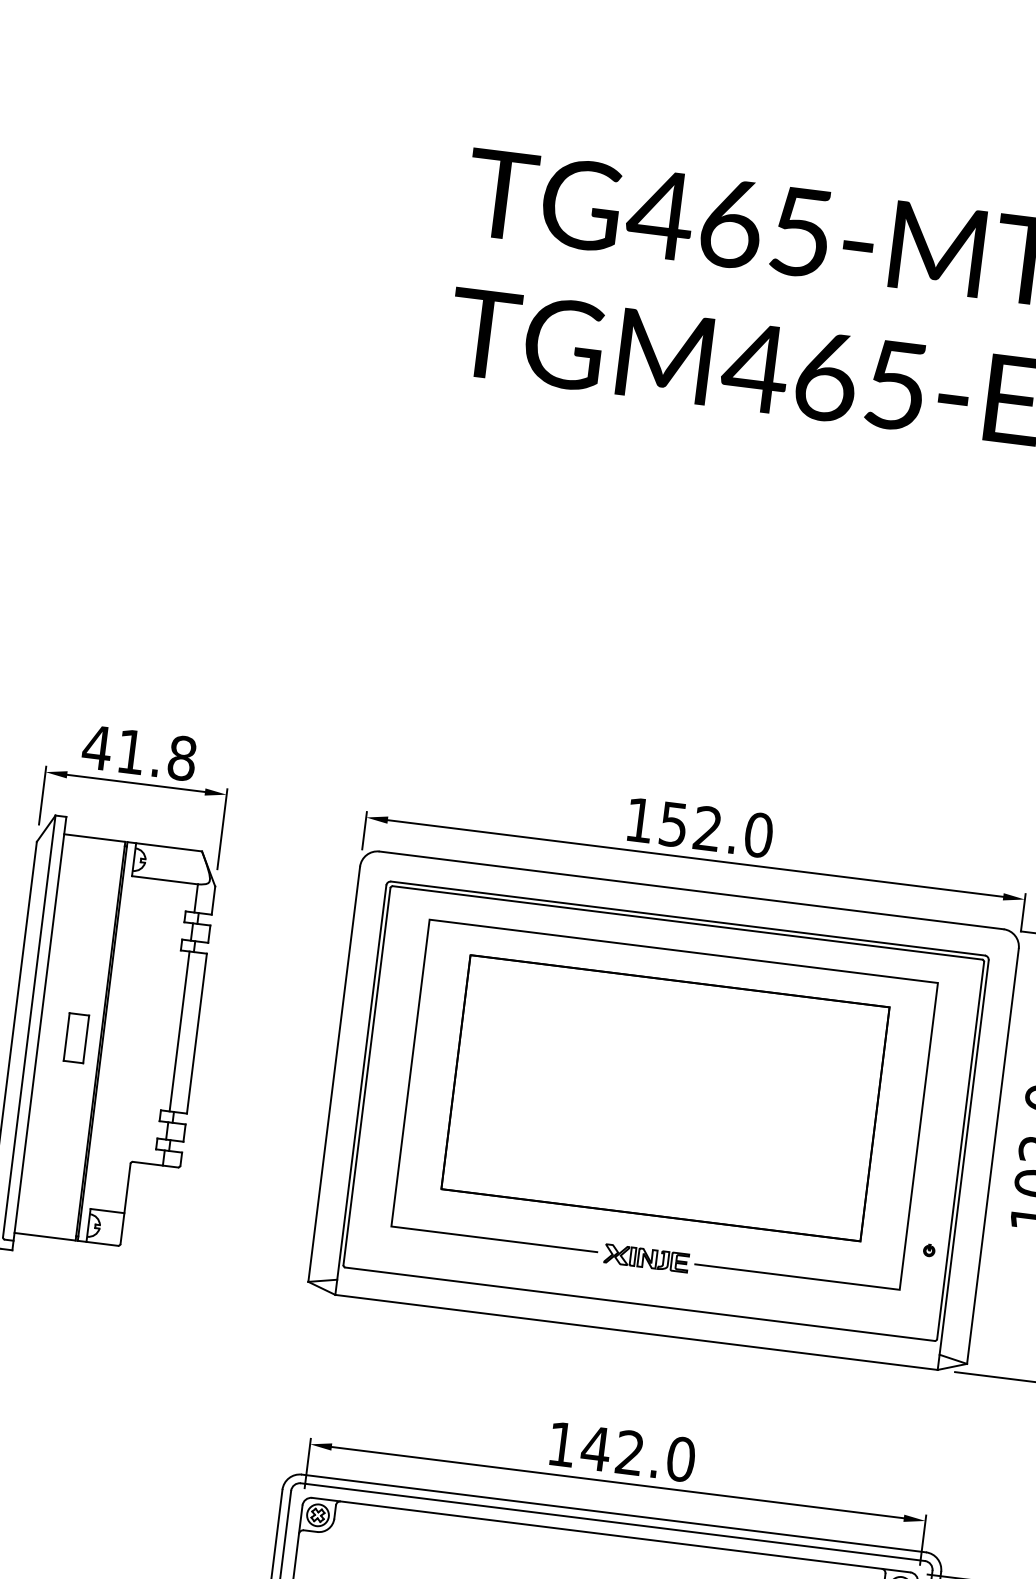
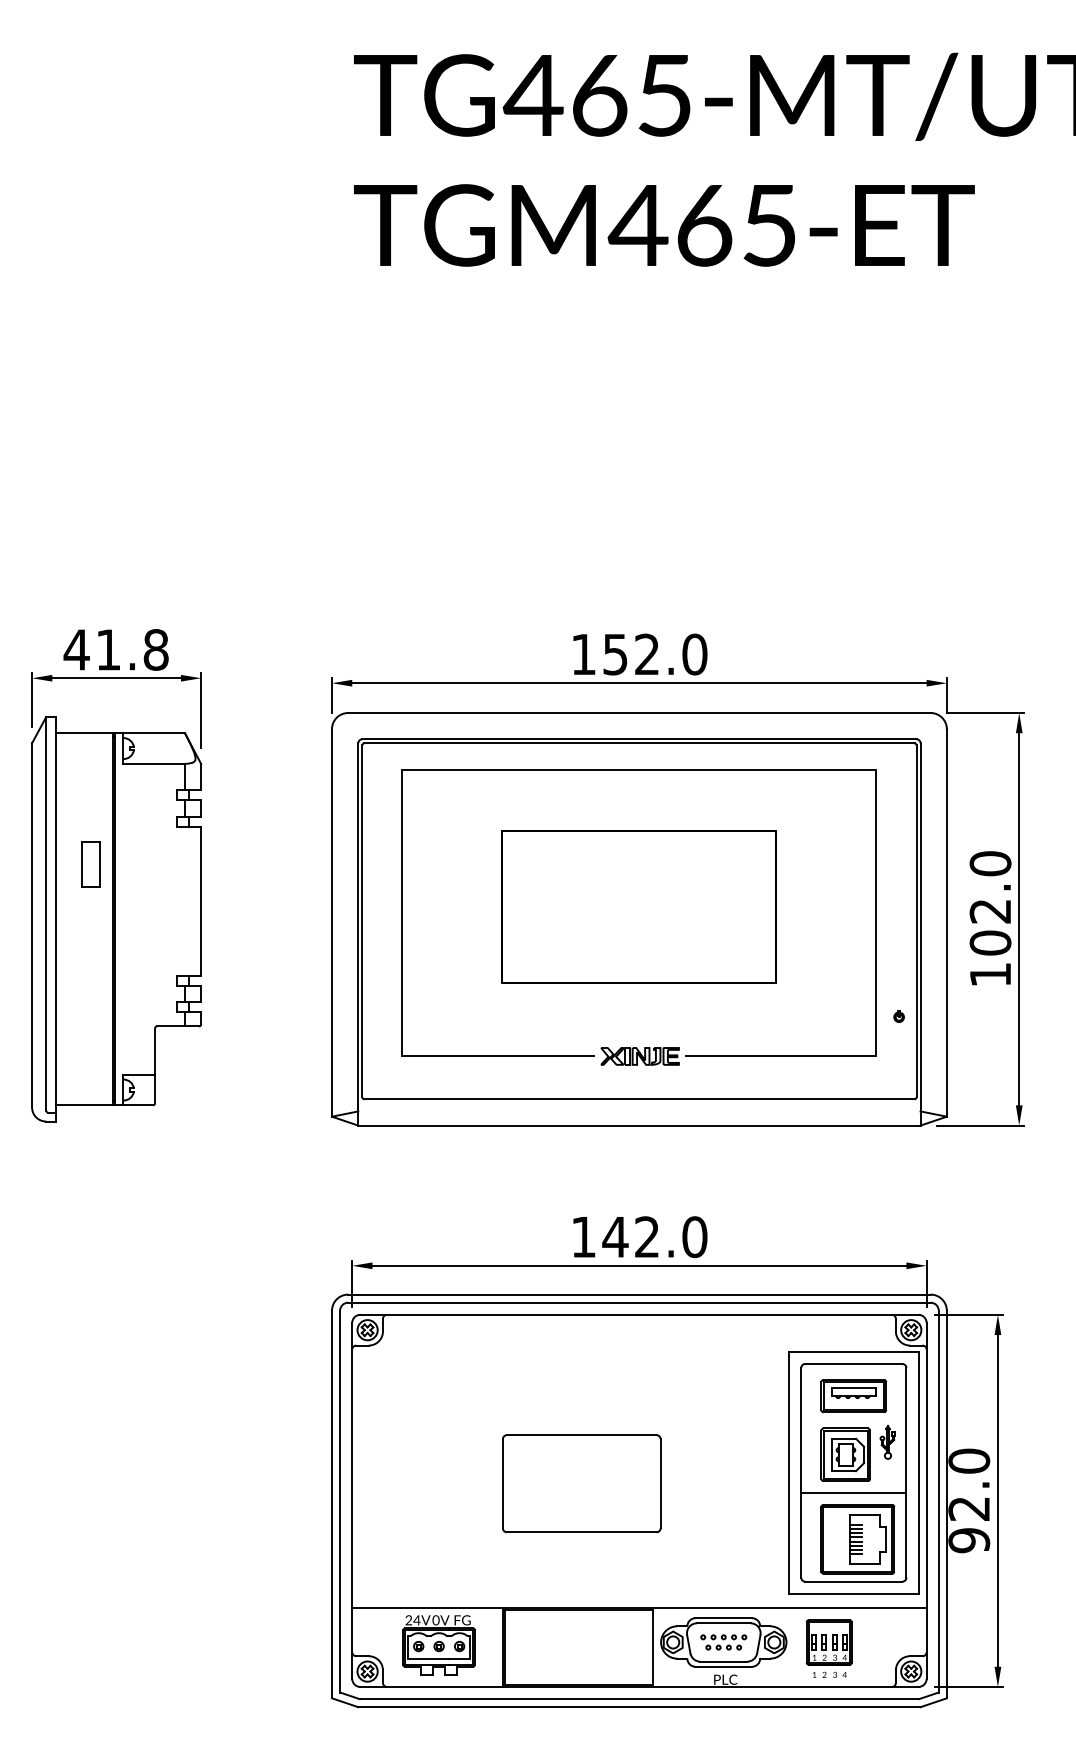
line: (179, 1030) -> (184, 900), removed
part: (75, 1038) -> (90, 864), moved
part: (665, 1097) -> (639, 906), size x0.7

